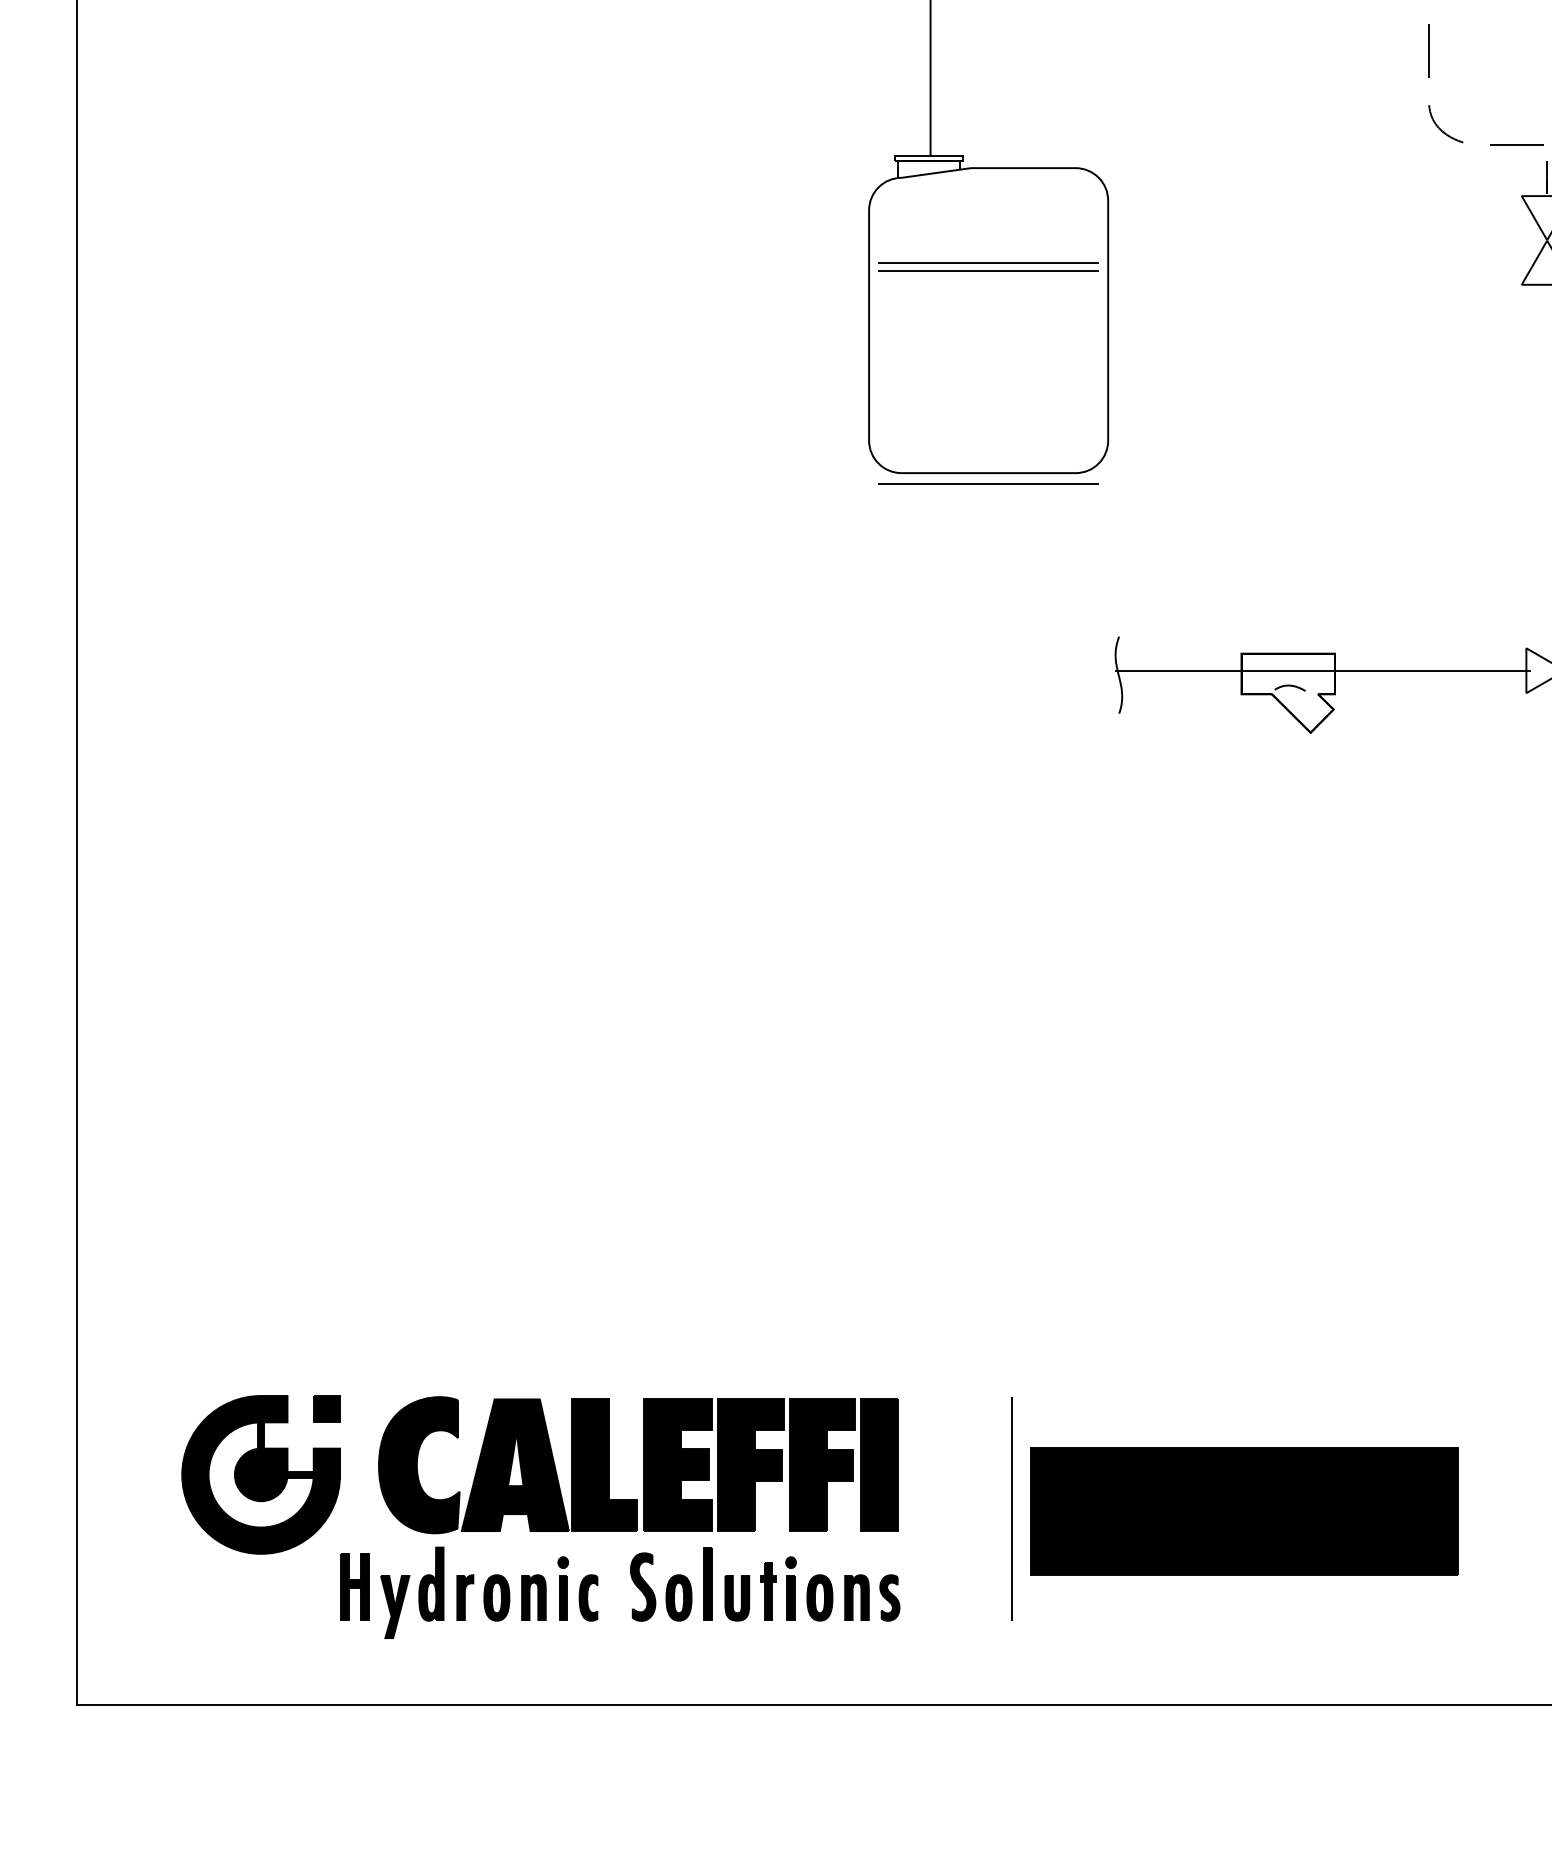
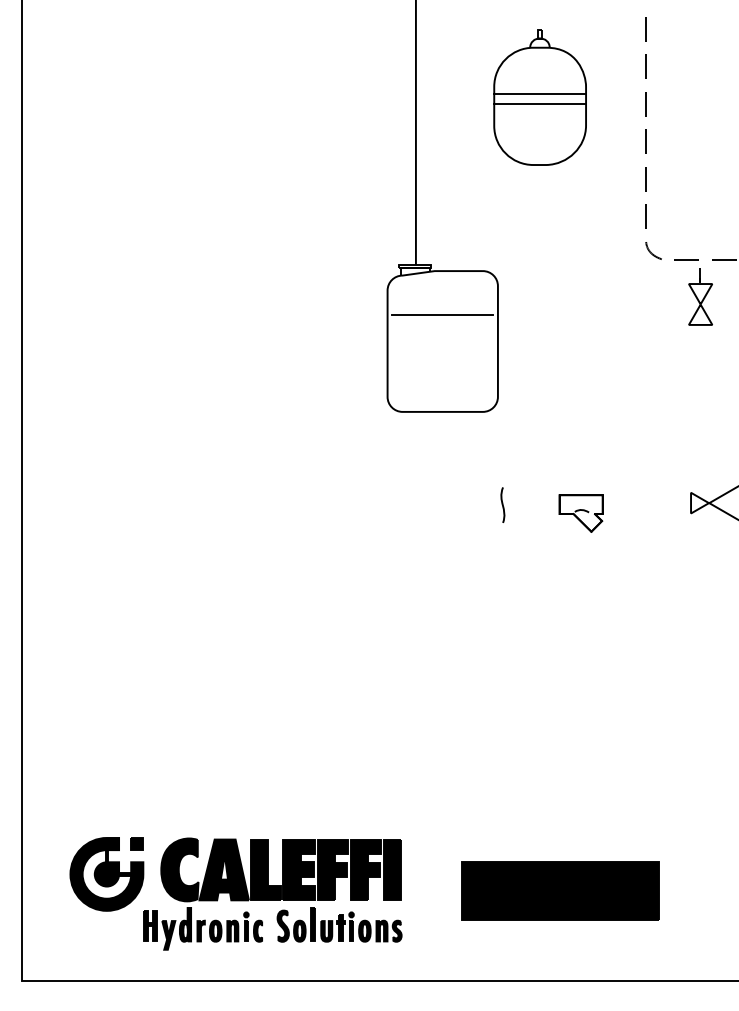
line: (988, 270) -> (442, 318), removed
line: (988, 485) -> (442, 417), removed
line: (1321, 671) -> (596, 503), removed
line: (1011, 1509) -> (453, 890), removed

